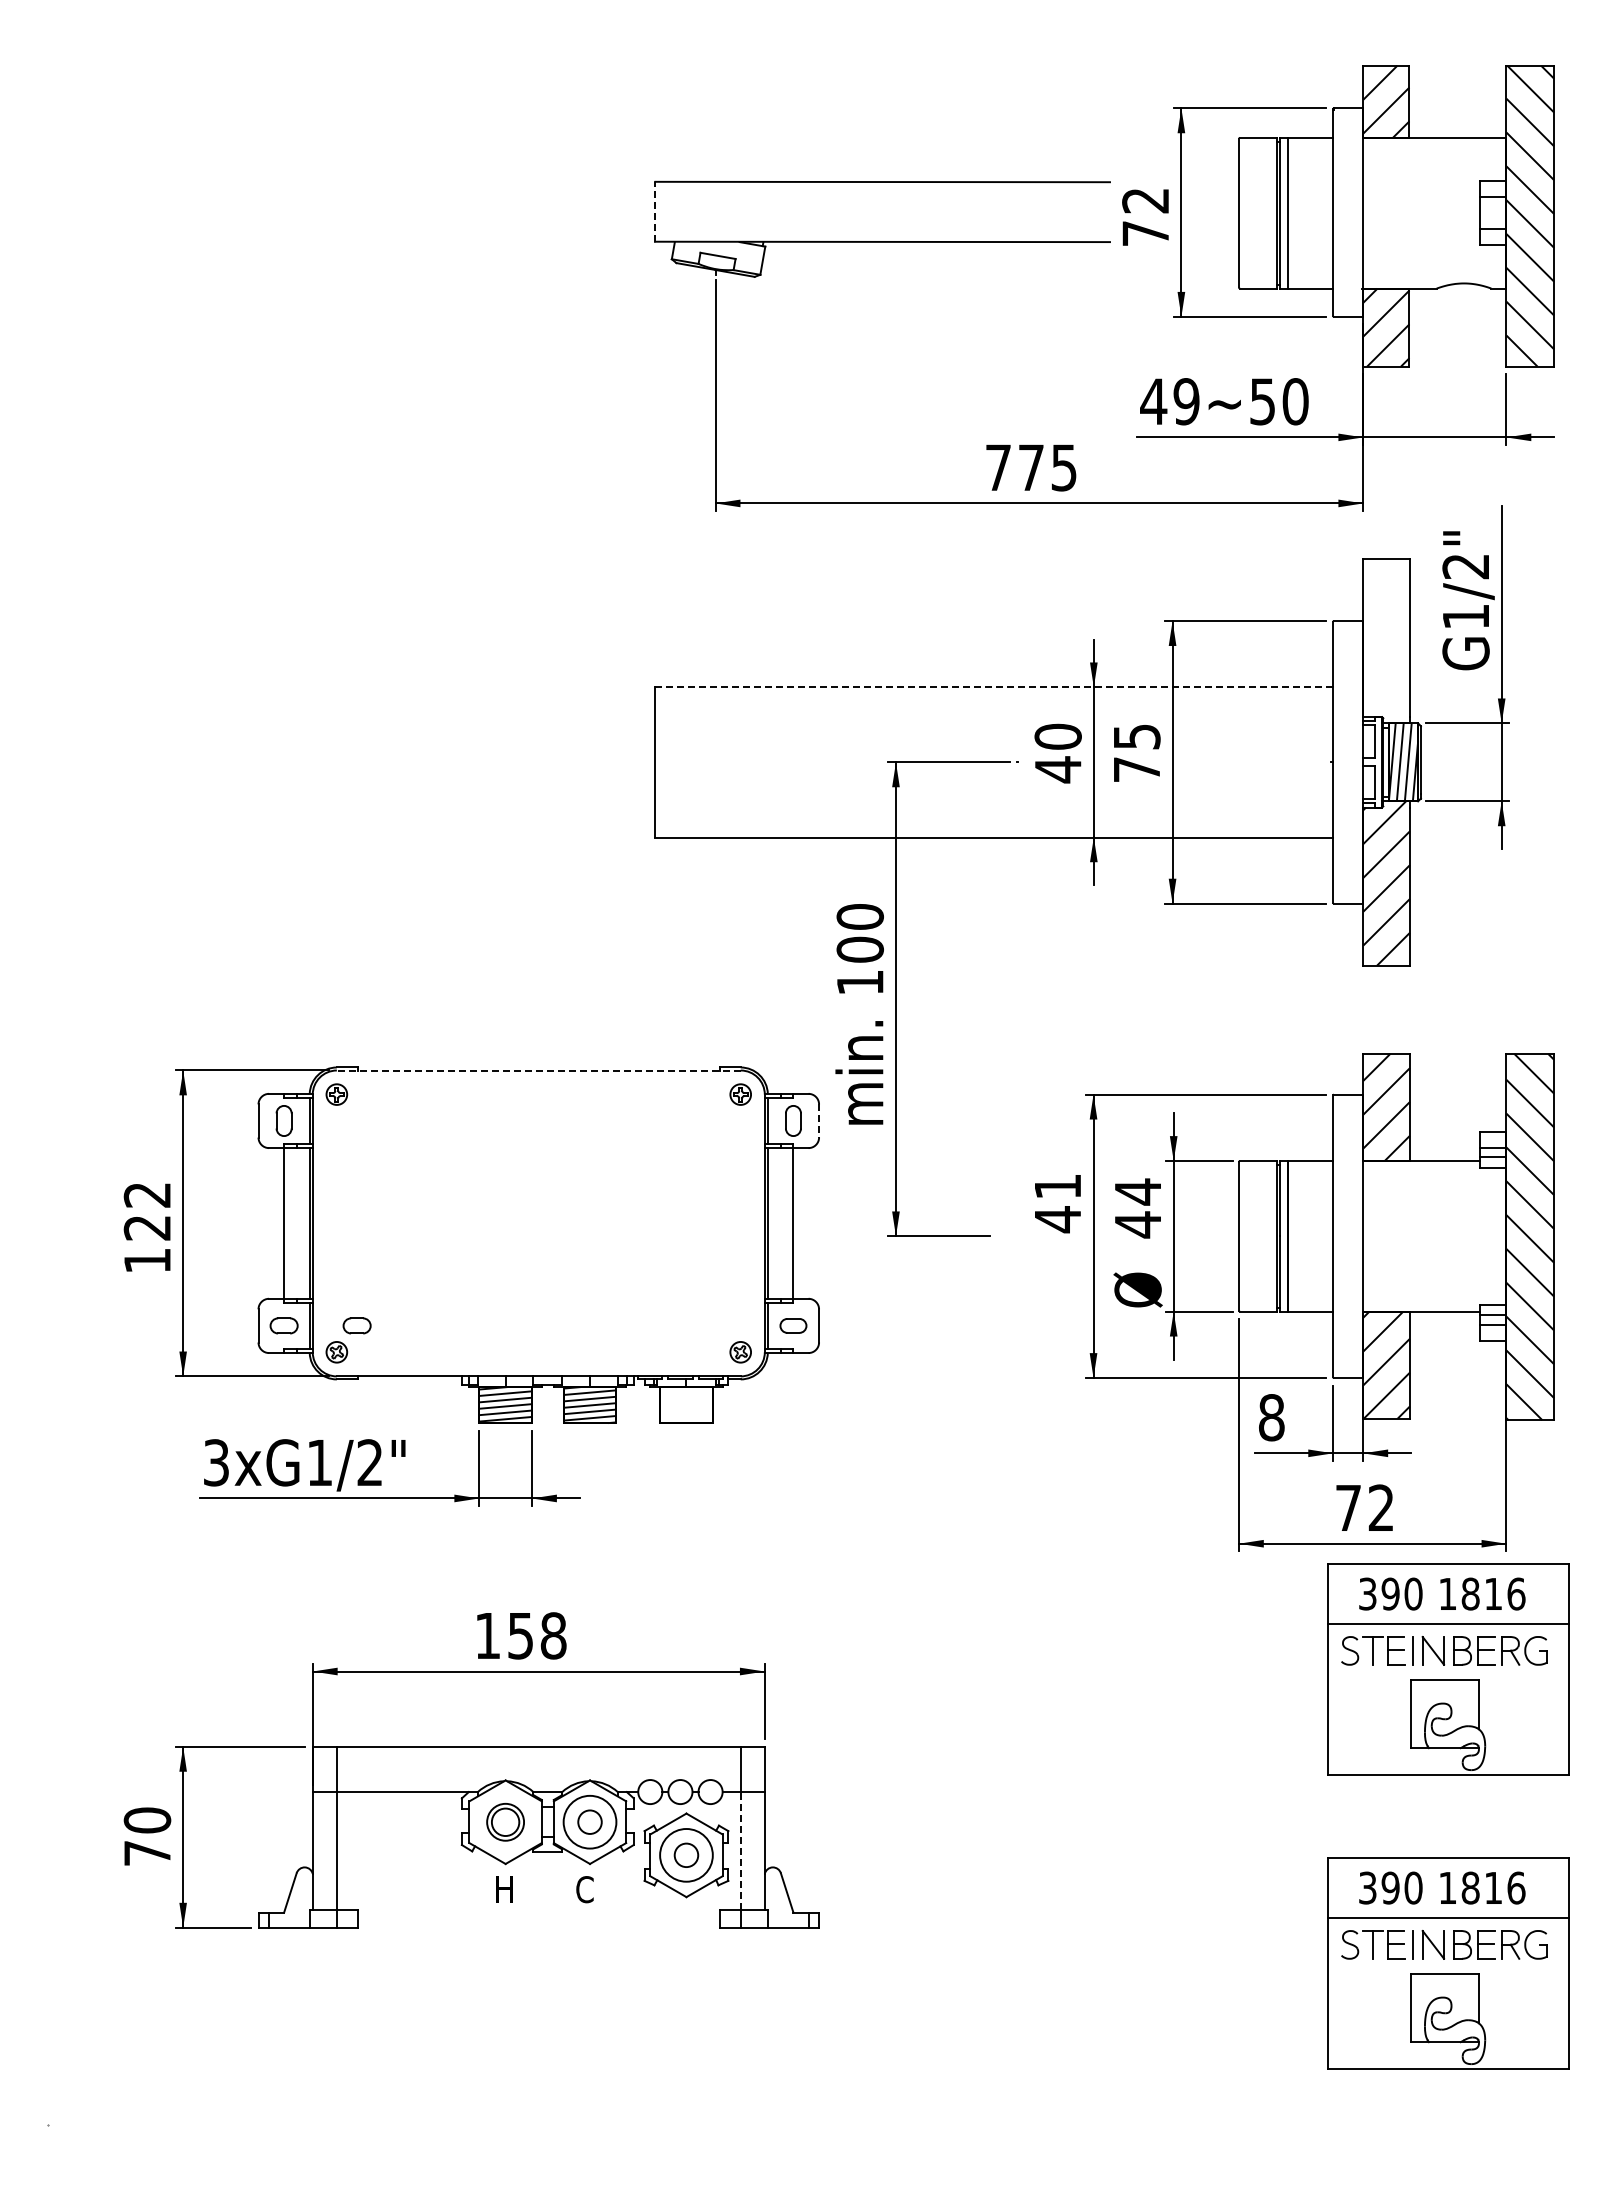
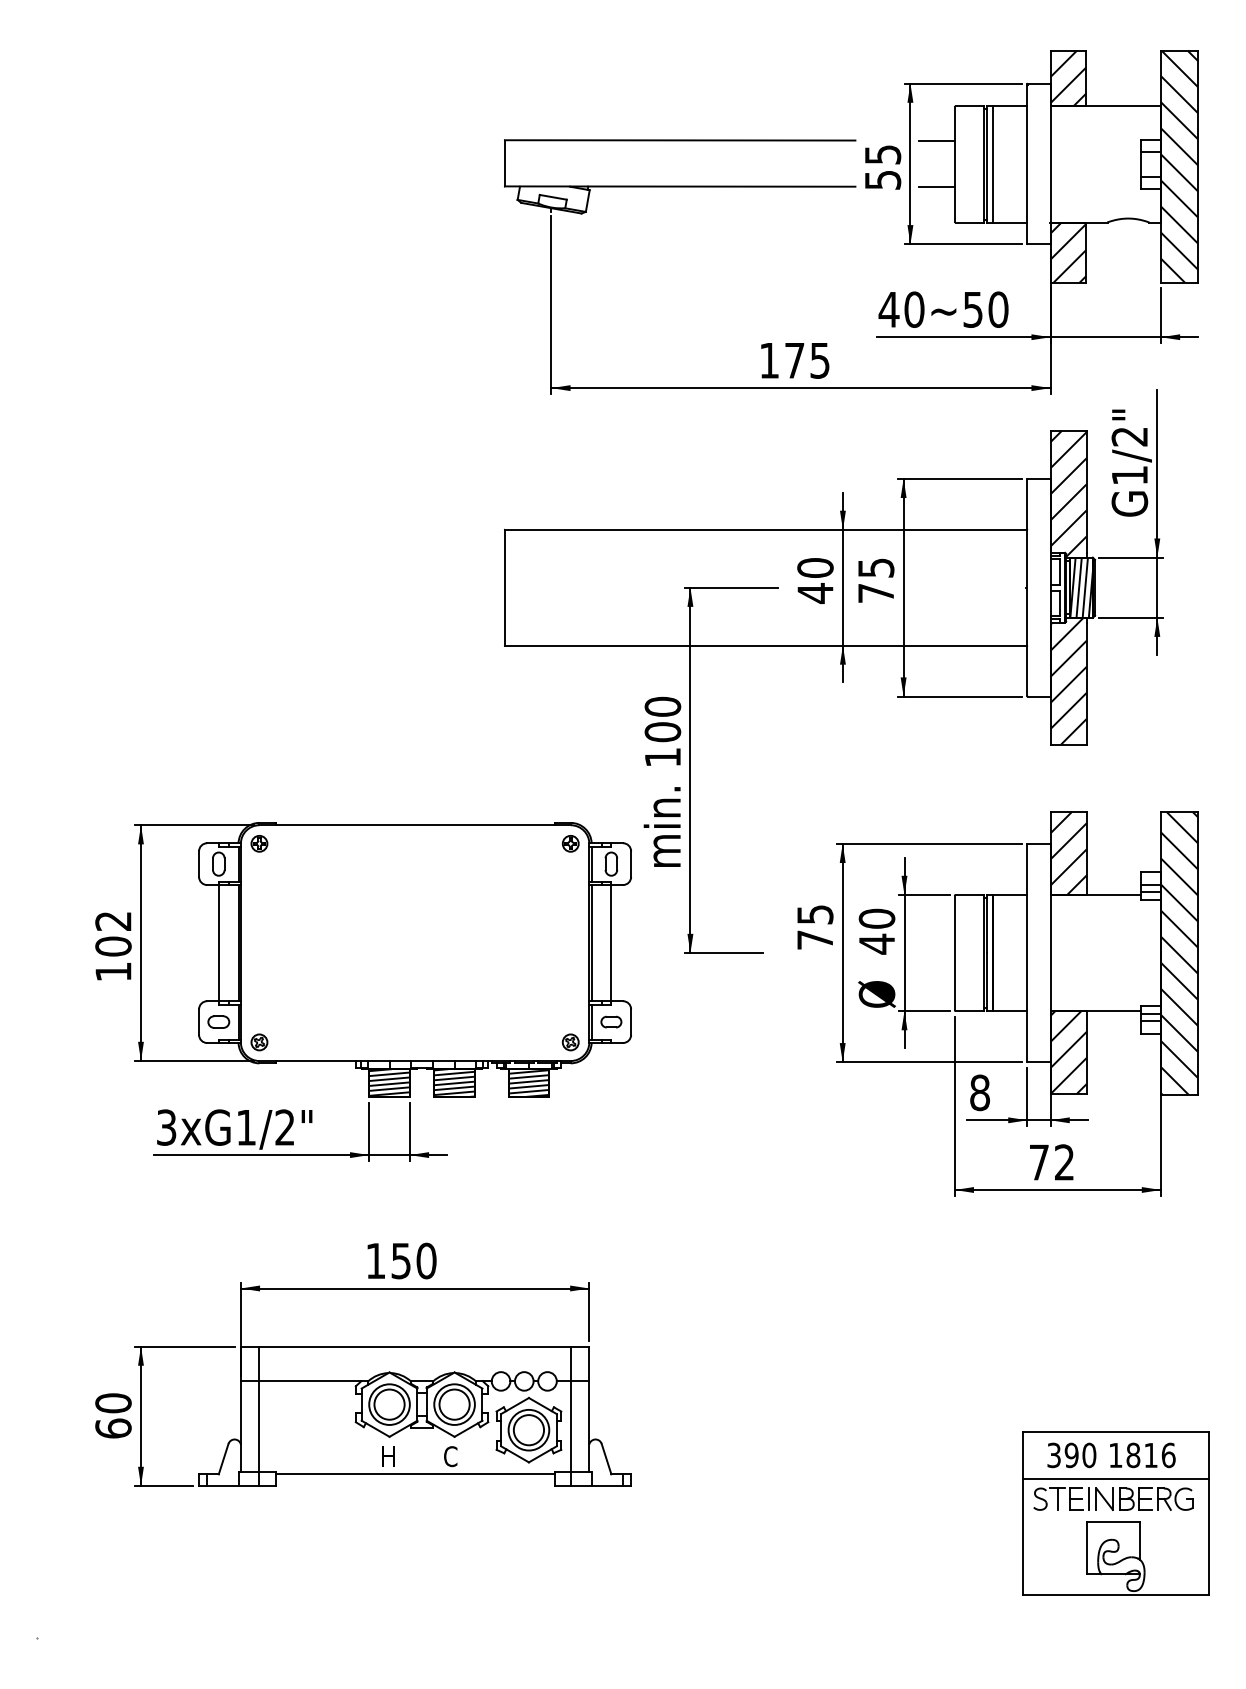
line: (1215, 182) -> (936, 140), added
line: (655, 211) -> (505, 163), dashed -> solid
text: (1145, 216) -> (882, 166), 72 -> 55
line: (1215, 242) -> (936, 187), added
text: (1186, 401) -> (914, 309), 49~50 -> 40~50
text: (998, 467) -> (769, 360), 775 -> 175
hatch: (1386, 640) -> (1068, 493), added
line: (994, 687) -> (766, 530), dashed -> solid
line: (538, 1070) -> (414, 825), dashed -> solid
line: (819, 1120) -> (631, 863), dashed -> solid
text: (1137, 1191) -> (876, 918), 44 -> 40
text: (1058, 1203) -> (815, 927), 41 -> 75
text: (147, 1227) -> (113, 946), 122 -> 102
part: (356, 1325) -> (274, 1021), removed
hatch: (686, 1405) -> (528, 1083), added
text: (553, 1635) -> (426, 1260), 158 -> 150
part: (1448, 1669) -> (1116, 1286), removed
circle: (589, 1821) -> (454, 1404), size x1.67
part: (505, 1822) -> (389, 1404), size x1.43
line: (740, 1850) -> (570, 1426), dashed -> solid
text: (147, 1853) -> (113, 1428), 70 -> 60
circle: (686, 1854) -> (528, 1429), size x1.67
line: (538, 1912) -> (414, 1474), added

